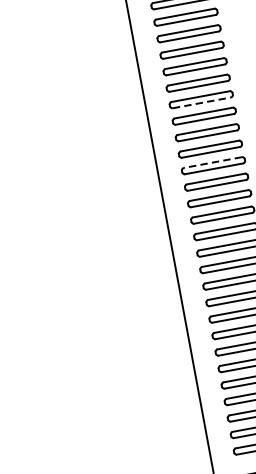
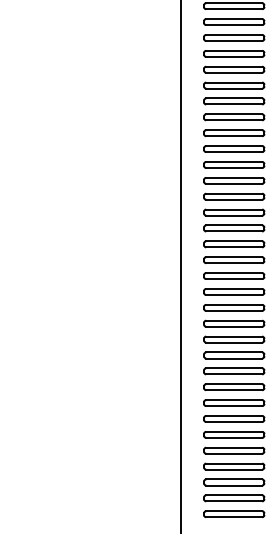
line: (202, 102) -> (234, 183), dashed -> solid
line: (213, 162) -> (234, 241), dashed -> solid

